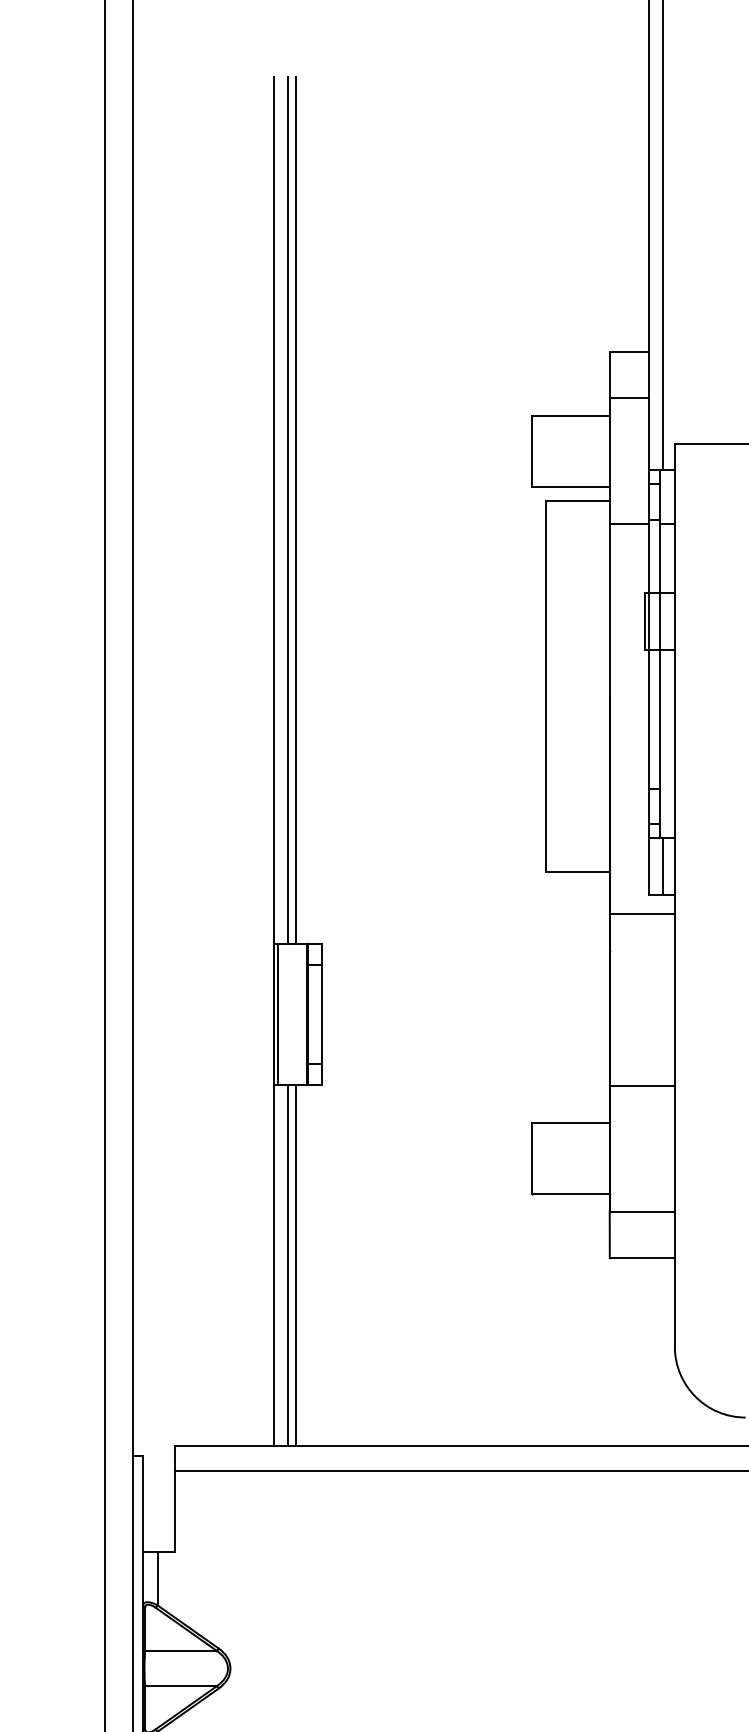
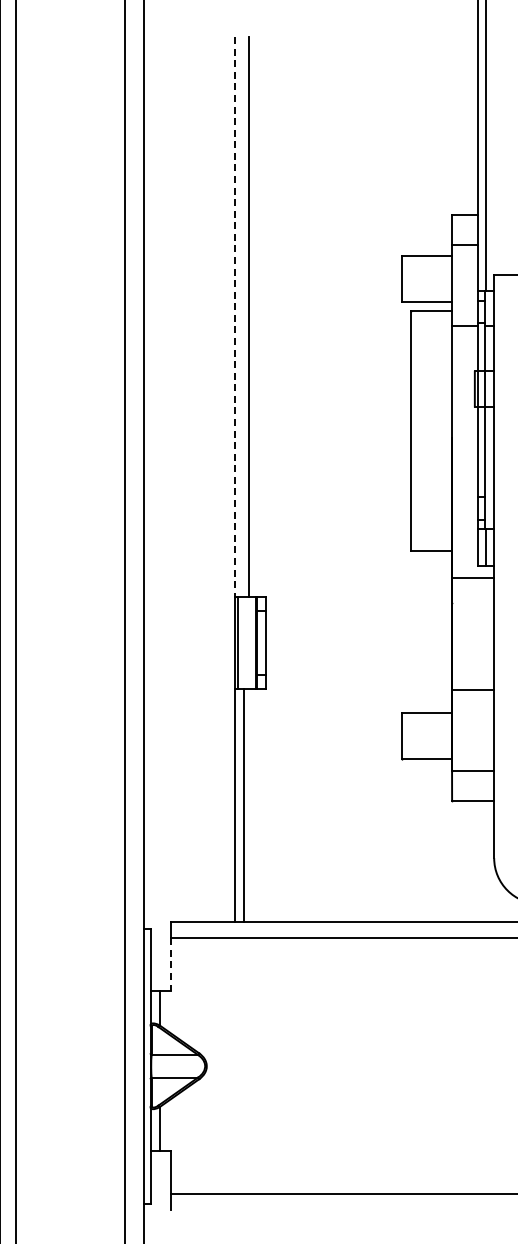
line: (274, 510) -> (235, 317), solid -> dashed
line: (288, 510) -> (244, 317), removed
line: (294, 1265) -> (248, 805), removed
line: (175, 1512) -> (171, 965), solid -> dashed

